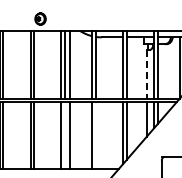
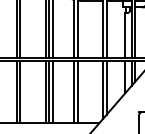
line: (146, 74) -> (124, 35), dashed -> solid
line: (65, 135) -> (49, 92), added
line: (95, 135) -> (77, 92), added

